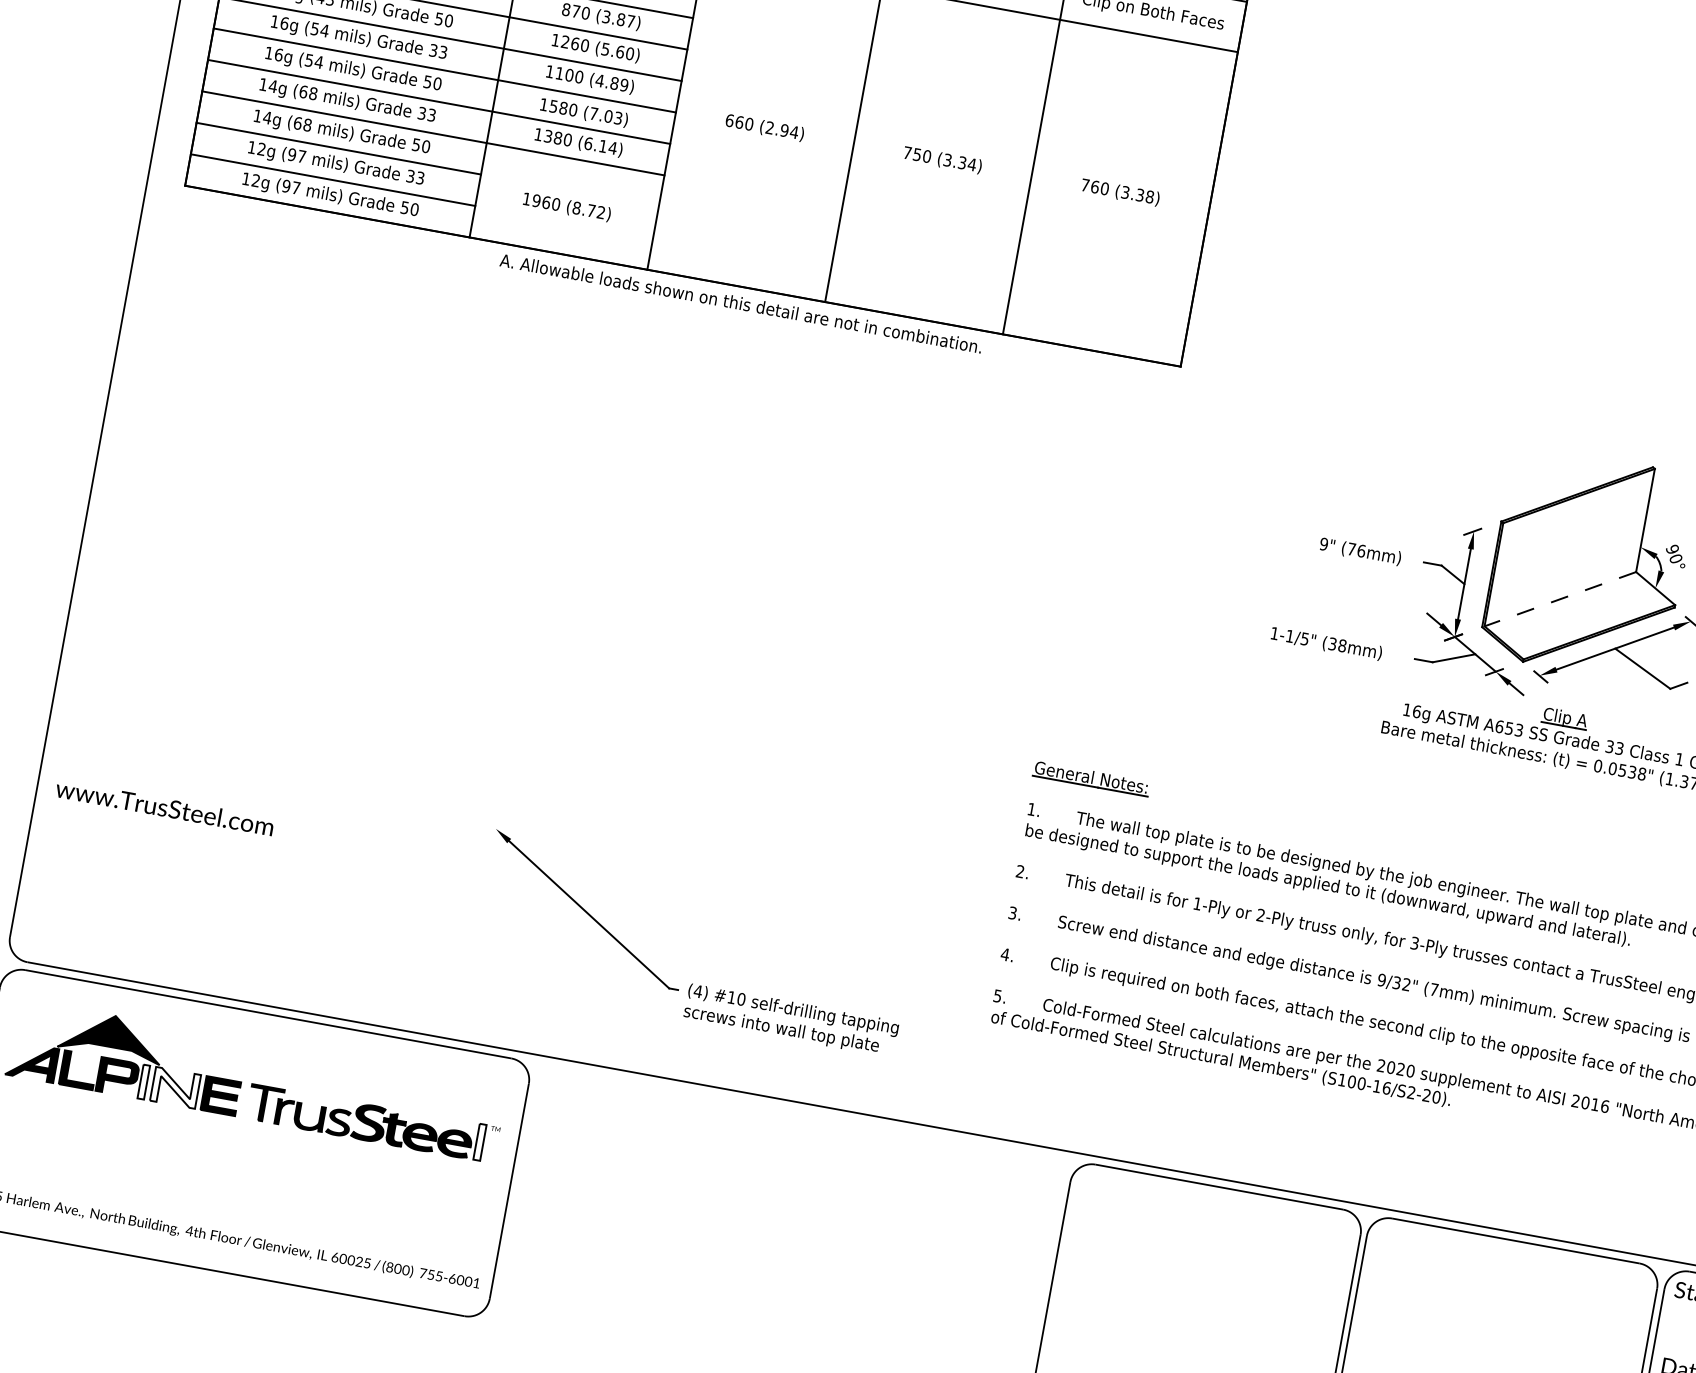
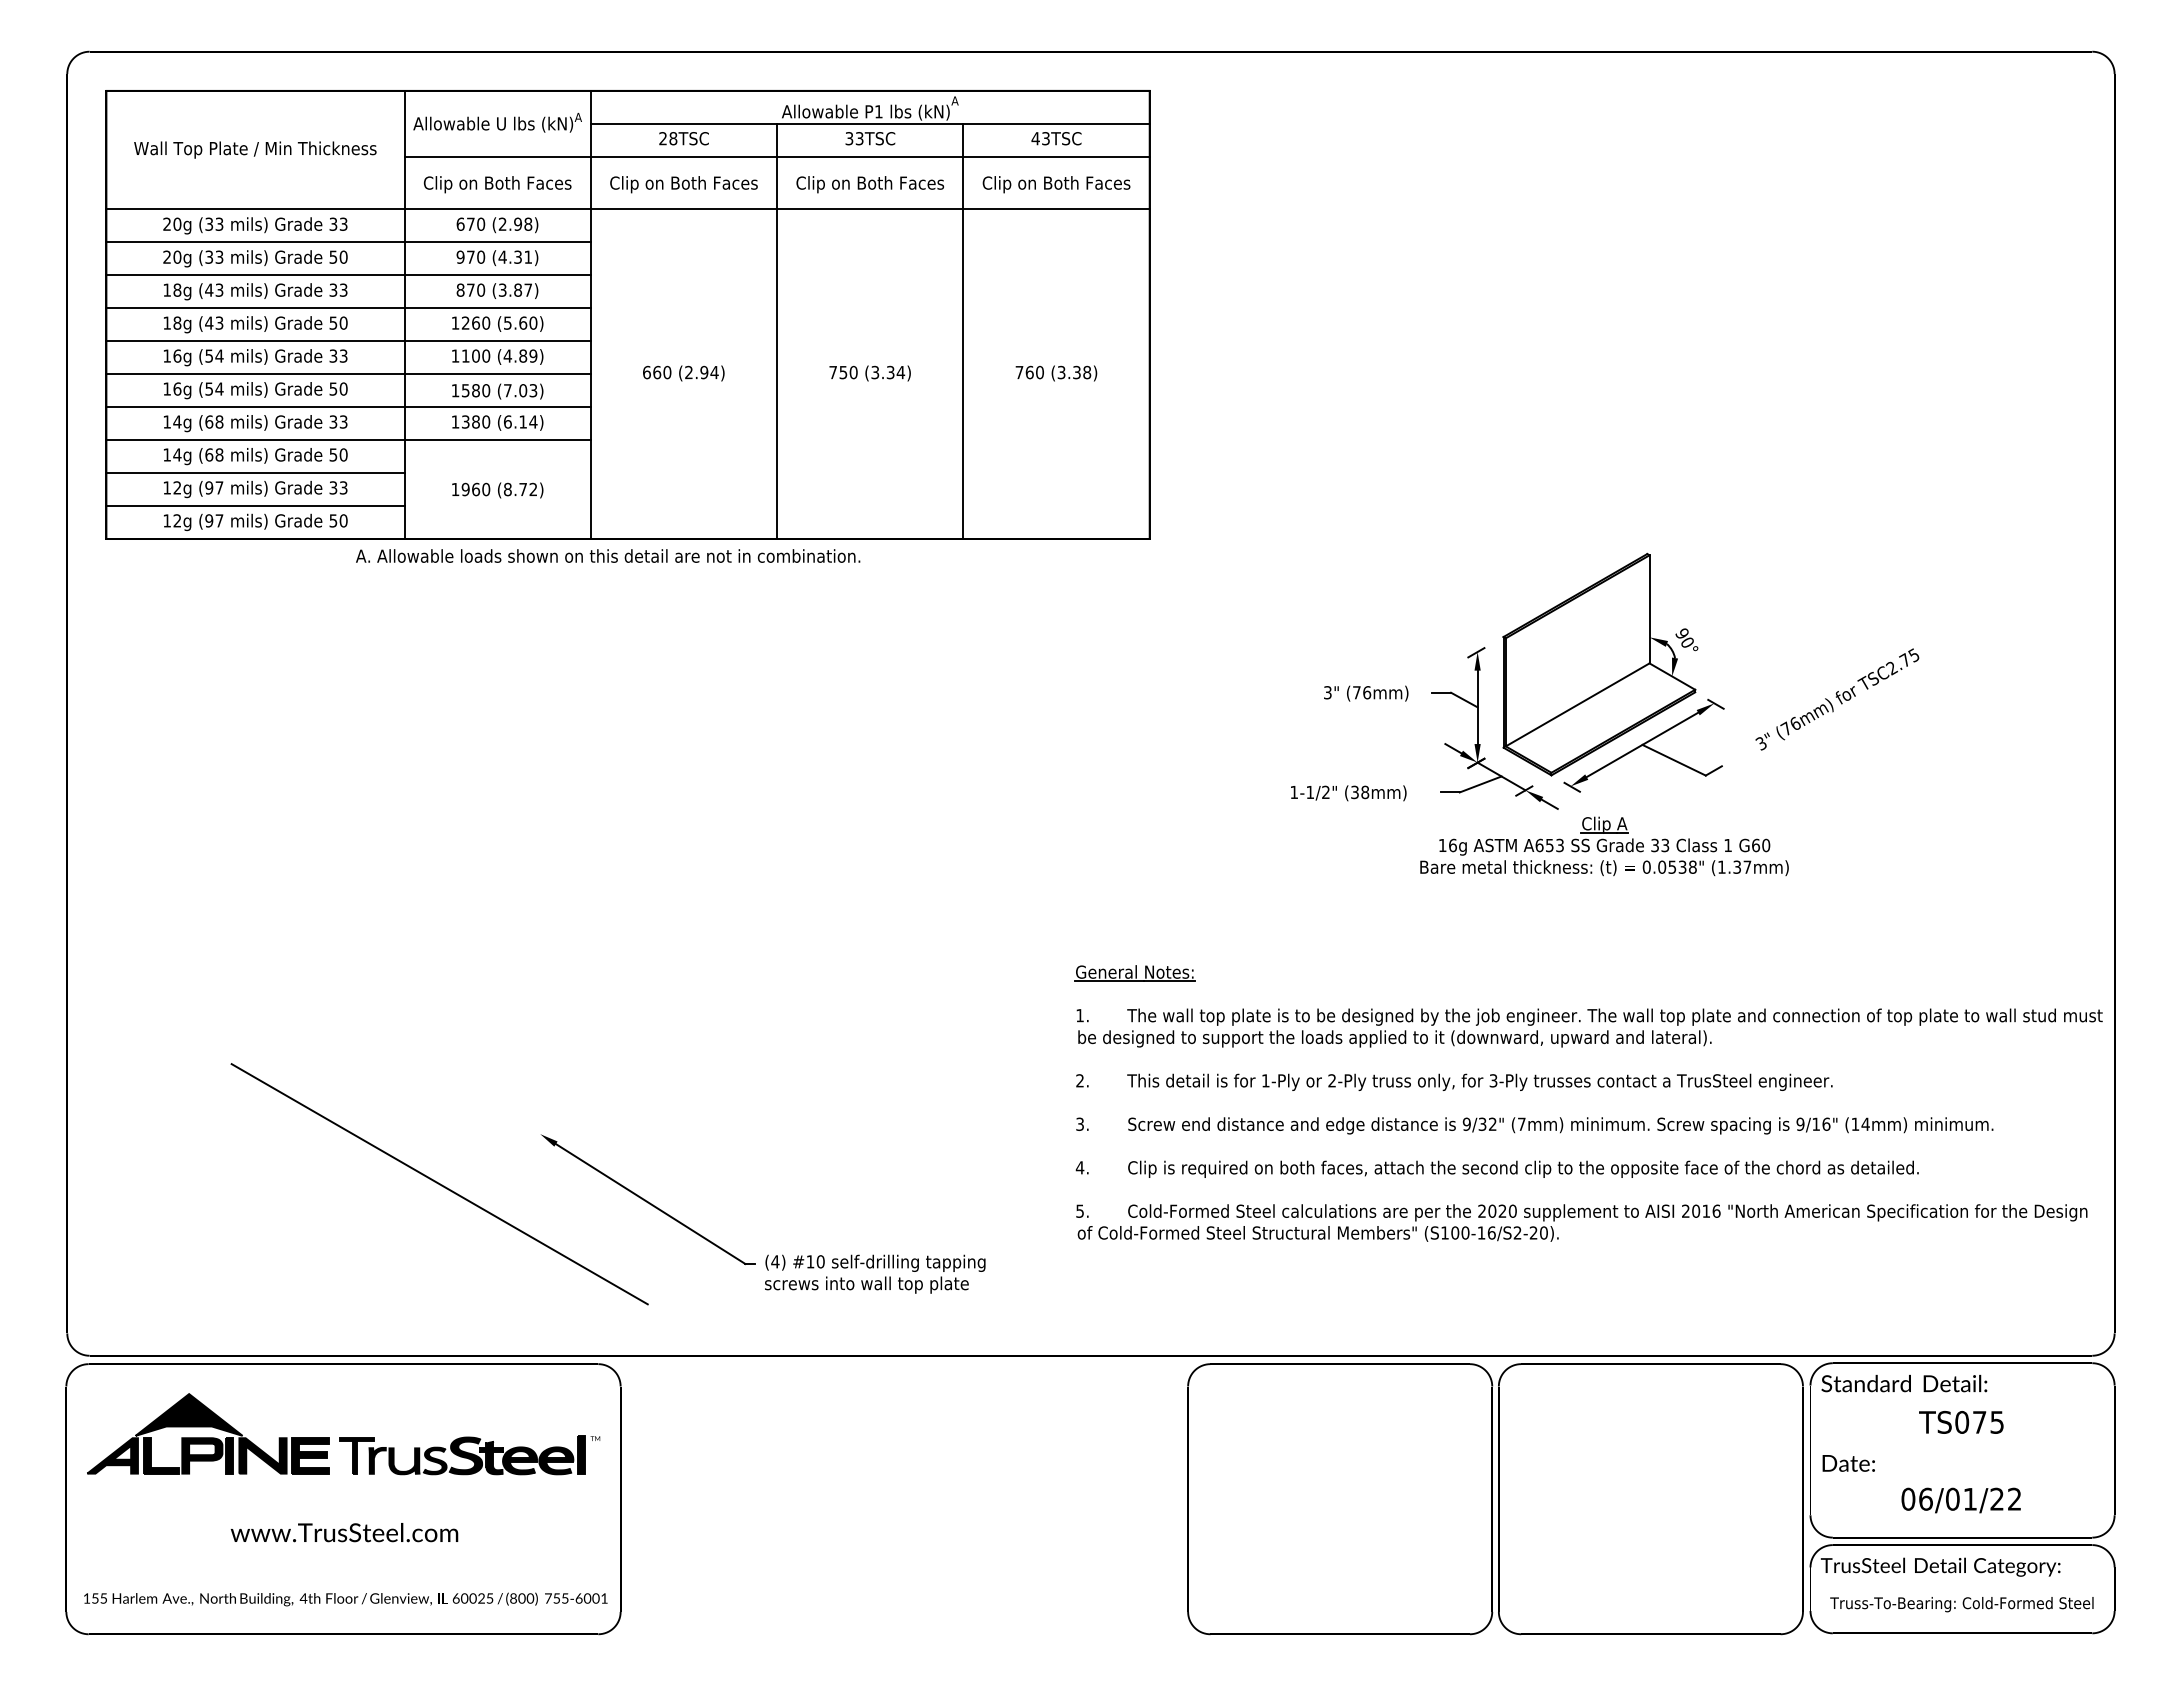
text: (741, 303) -> (608, 555), moved
text: (1323, 543) -> (1327, 692), 9" -> 3"
line: (1560, 598) -> (1577, 704), dashed -> solid
text: (1304, 639) -> (1325, 792), 1-1/5" -> 1-1/2"
text: (164, 807) -> (344, 1532), moved
line: (391, 859) -> (439, 1184), added
fill: (143, 1081) -> (229, 1455), added
fill: (175, 1087) -> (262, 1455), added
fill: (479, 1141) -> (581, 1454), added

